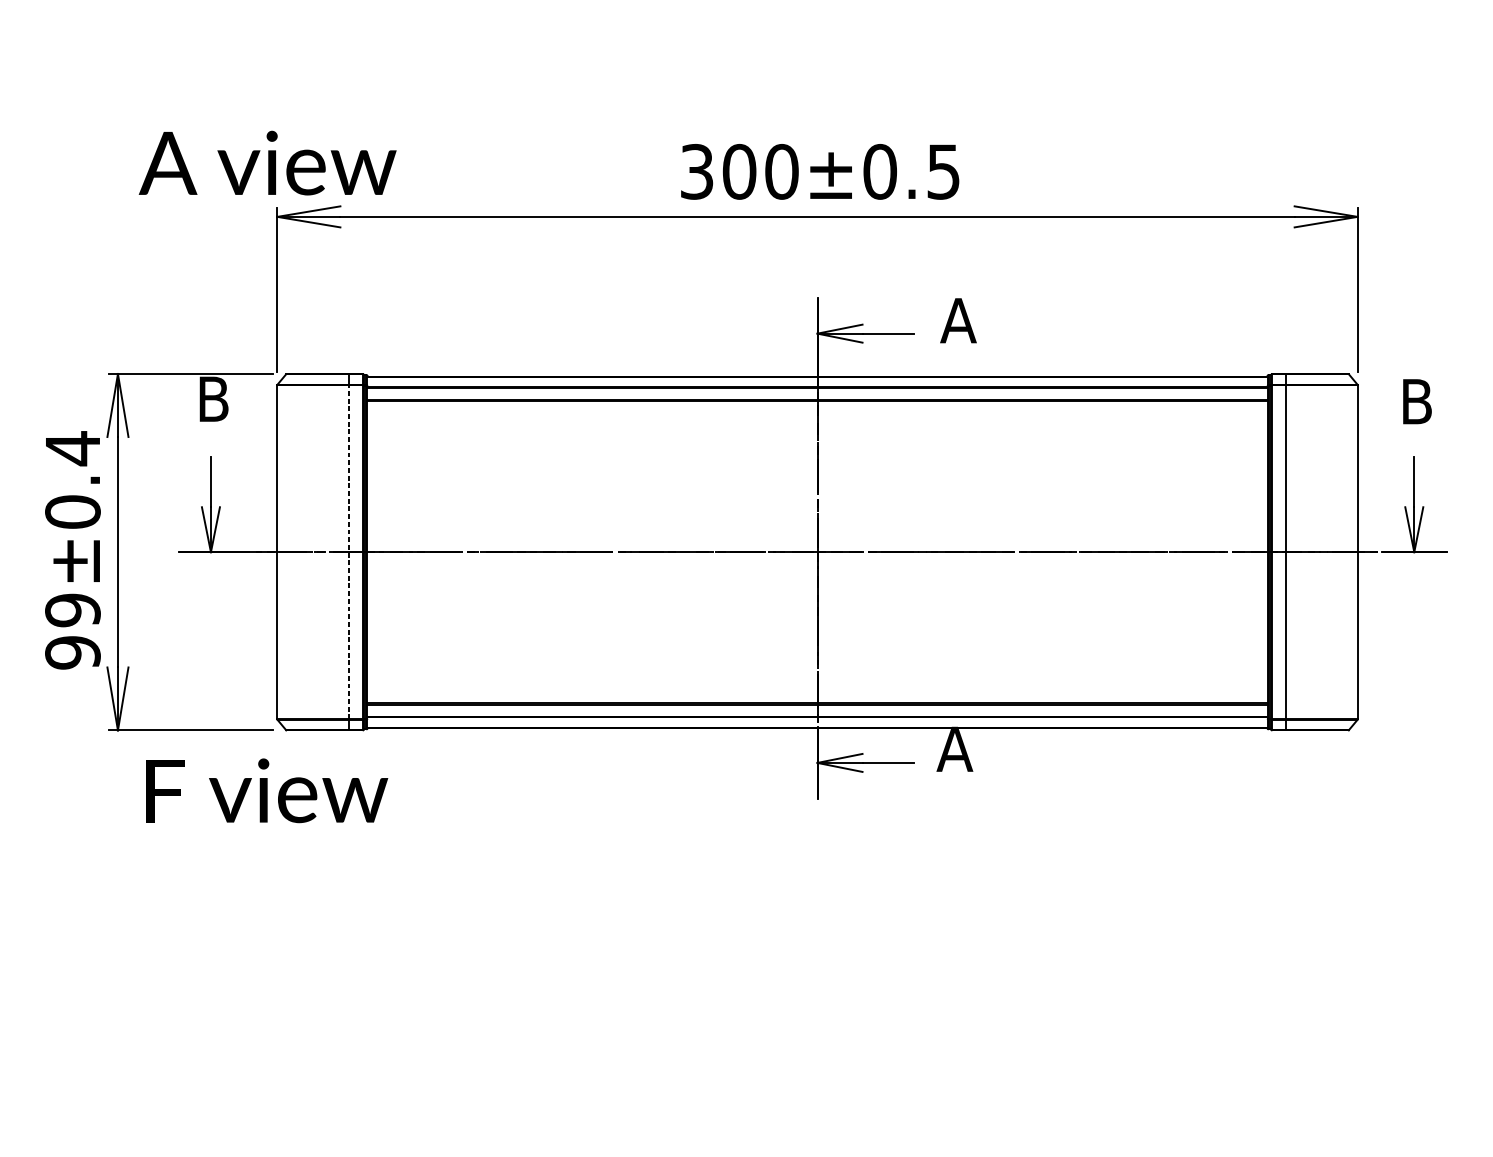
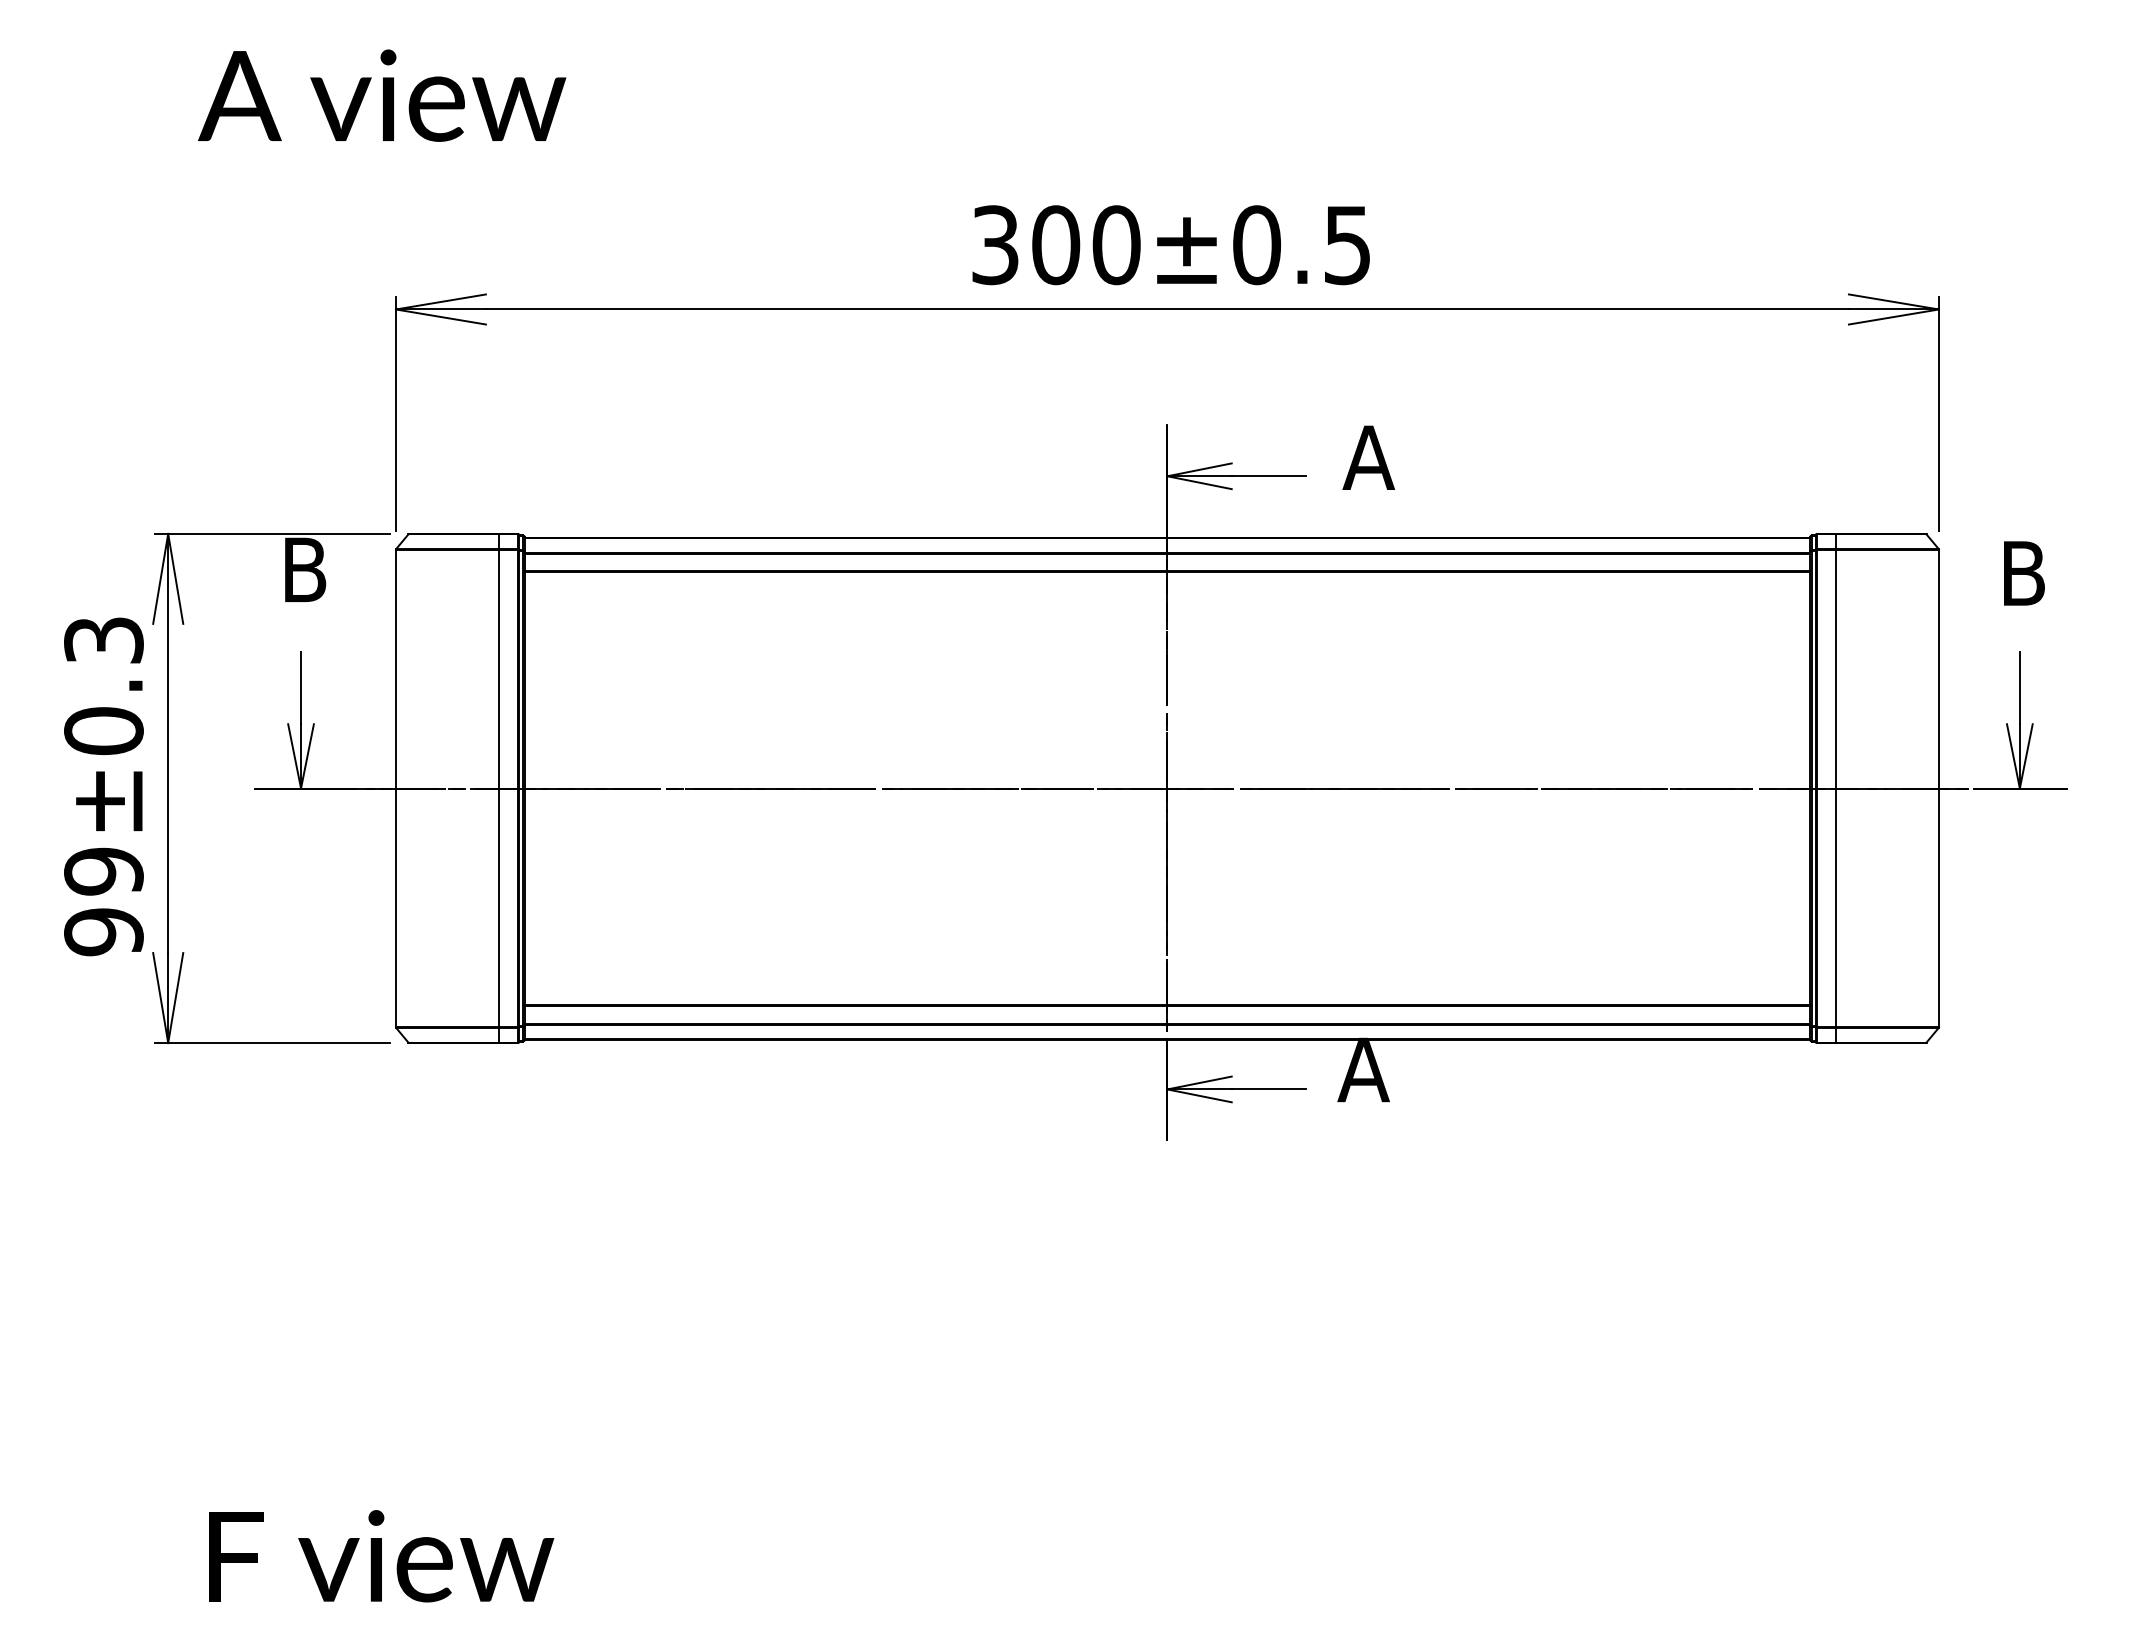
text: (267, 162) -> (382, 95), moved
text: (72, 448) -> (103, 640), 99±0.4 -> 99±0.3
line: (349, 552) -> (498, 788), dashed -> solid
text: (267, 790) -> (381, 1556), moved

